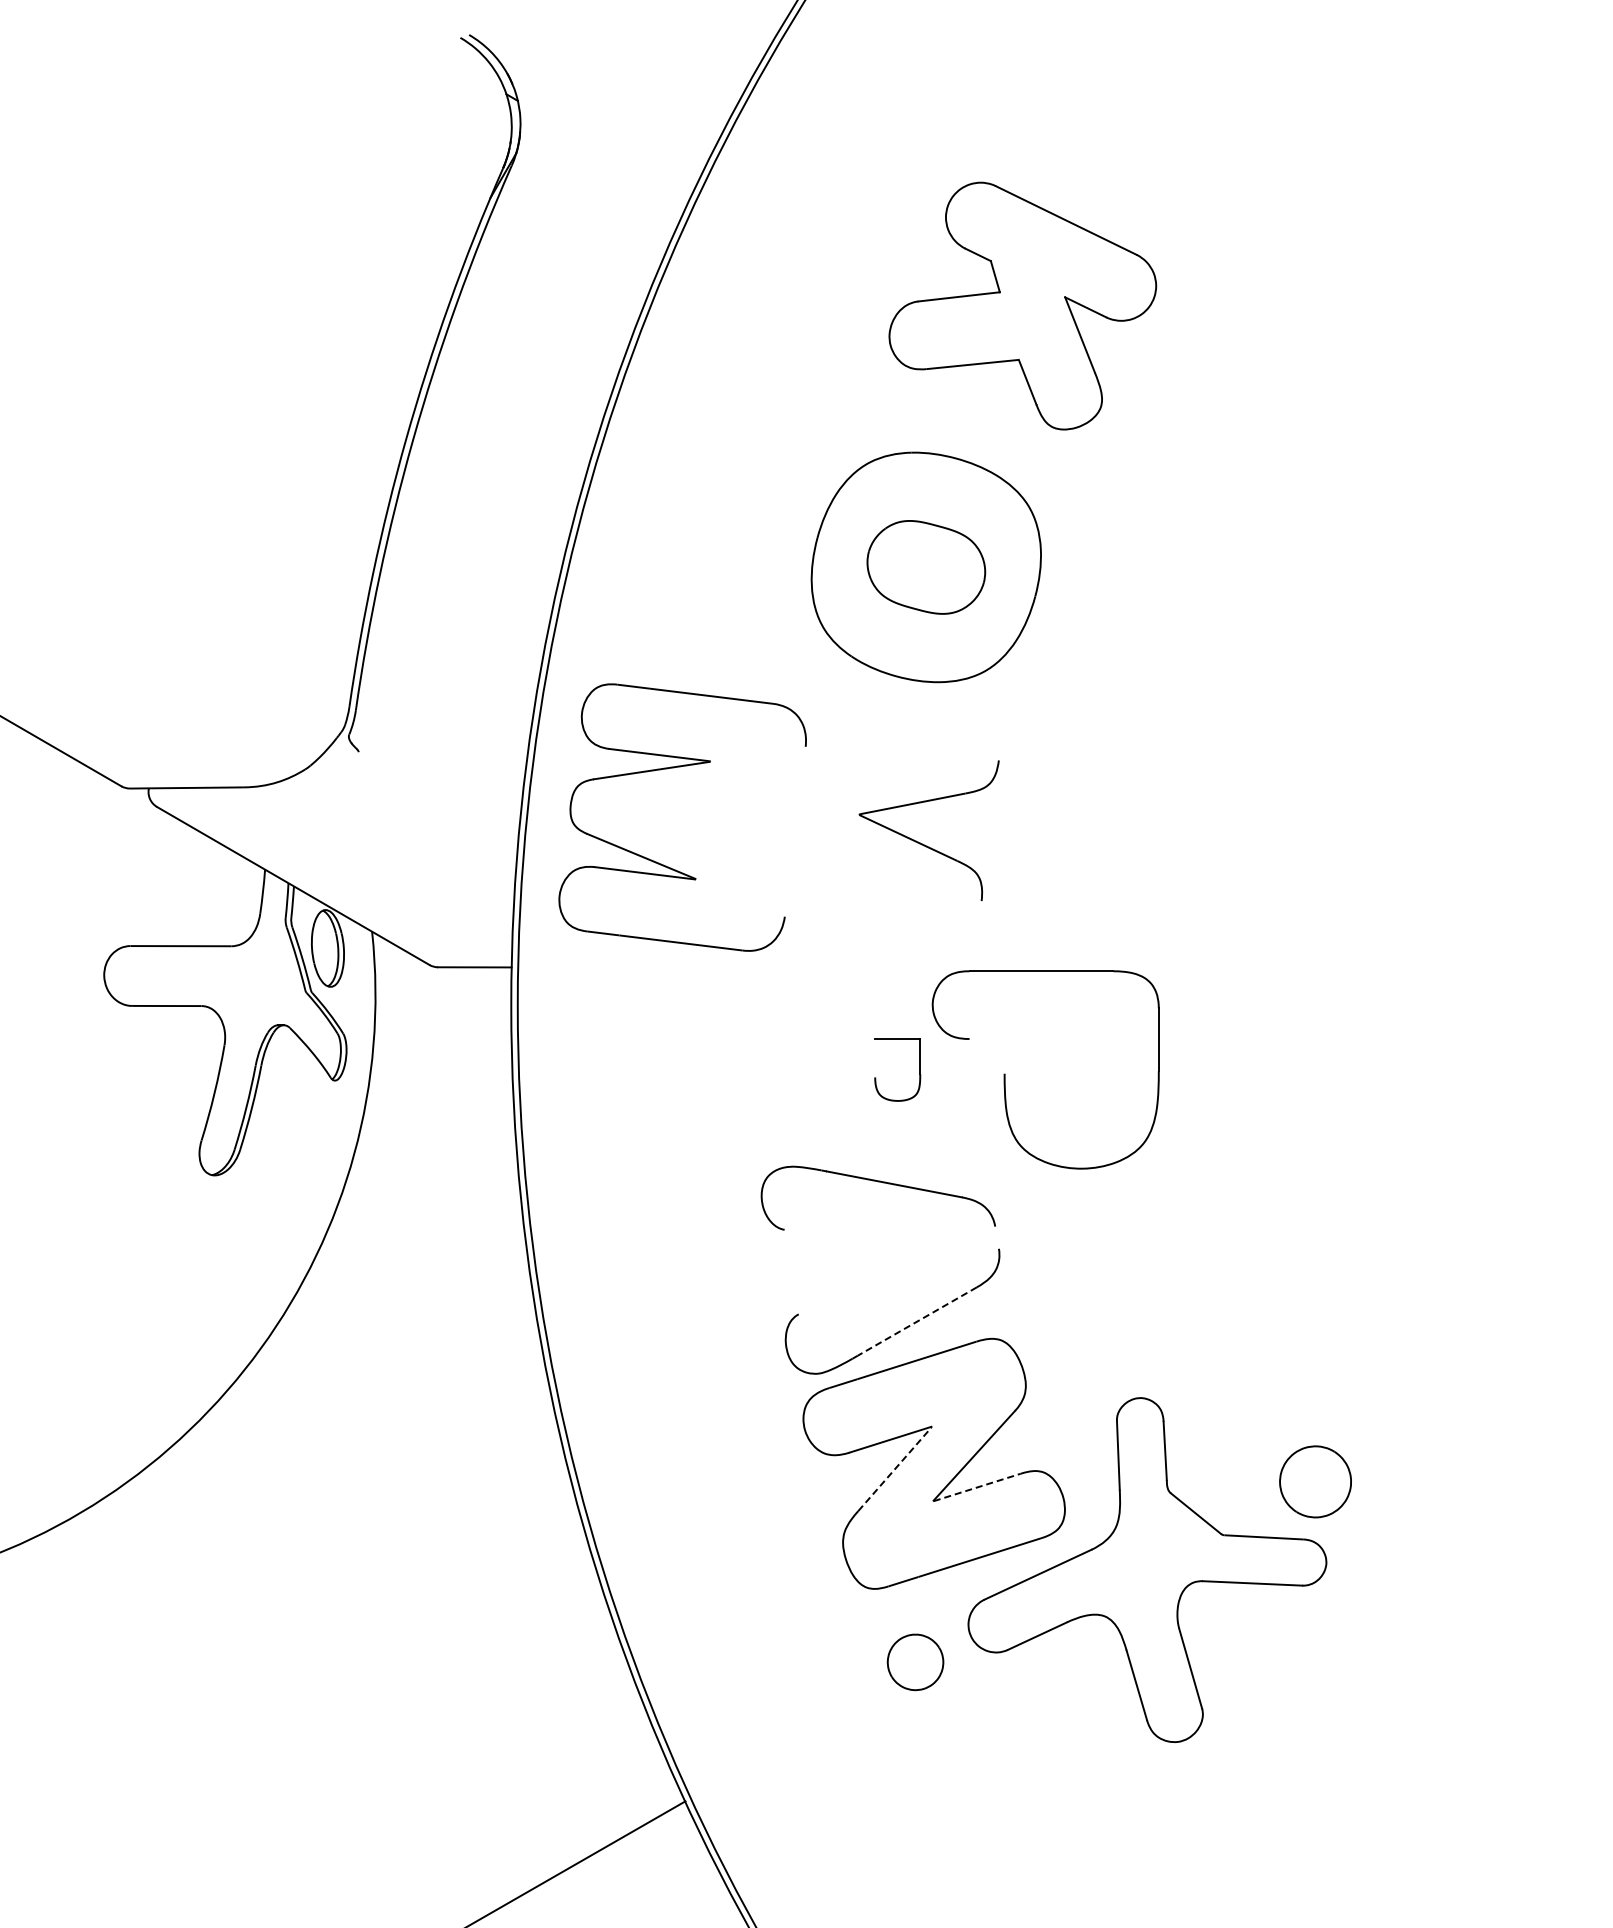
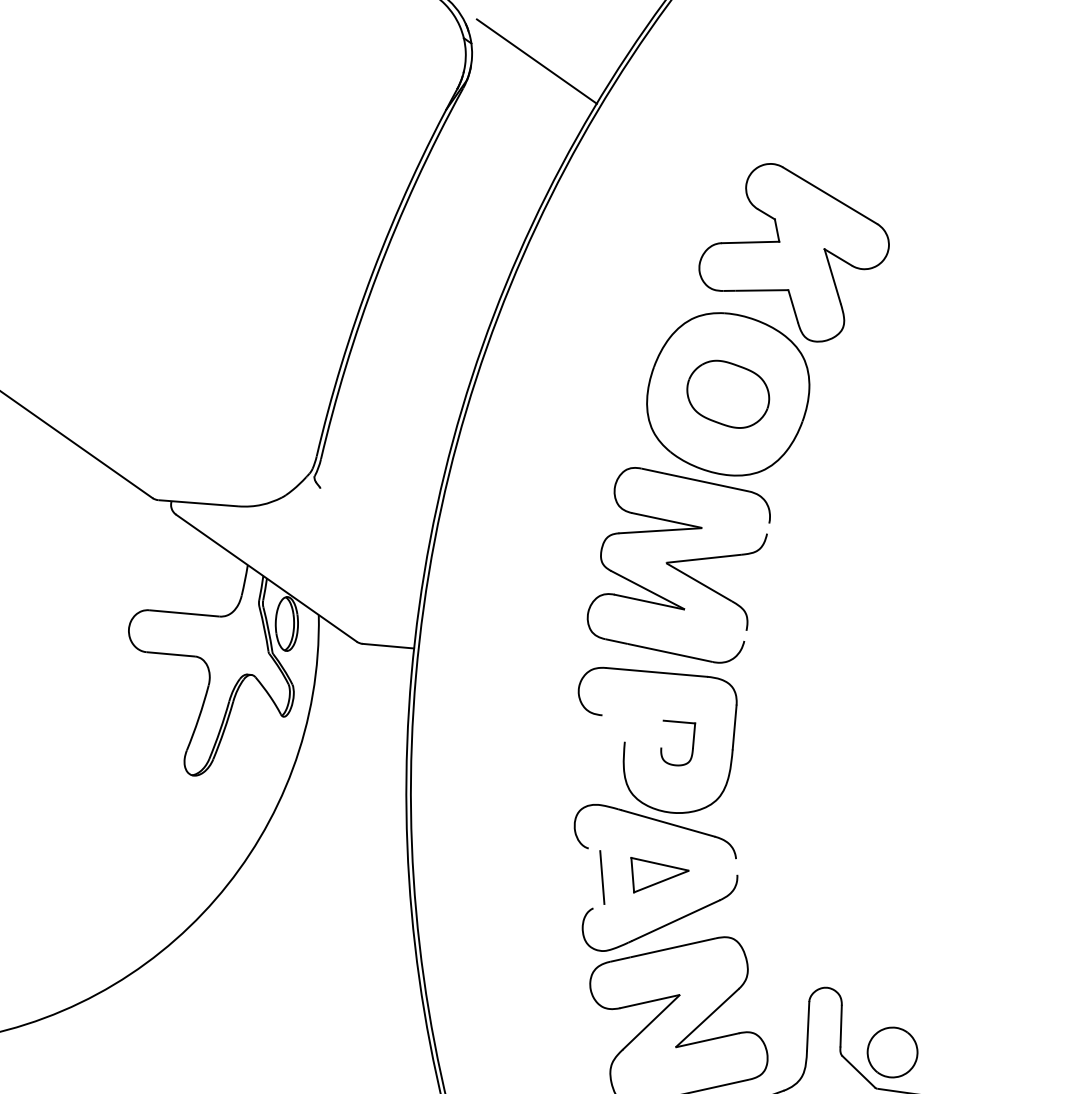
line: (612, 118) -> (536, 61), added
part: (1022, 305) -> (794, 252), moved
part: (674, 768) -> (676, 530), moved
part: (1005, 1073) -> (625, 741), moved
part: (887, 1262) -> (658, 877), added
line: (807, 1269) -> (602, 877), added
line: (917, 1321) -> (675, 920), dashed -> solid
line: (894, 1469) -> (650, 1022), dashed -> solid
part: (1315, 1481) -> (892, 1052), moved
line: (977, 1487) -> (707, 1040), dashed -> solid

